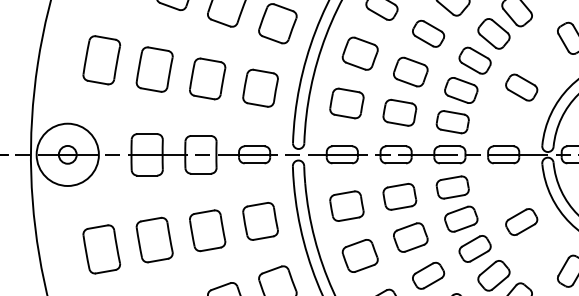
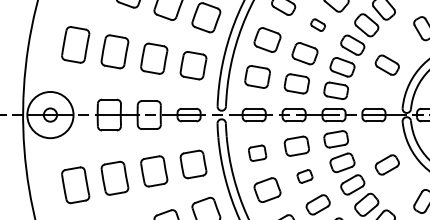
part: (427, 32) -> (317, 24), size x0.6
part: (346, 206) -> (257, 153), size x0.7
part: (410, 237) -> (304, 176), size x0.6

